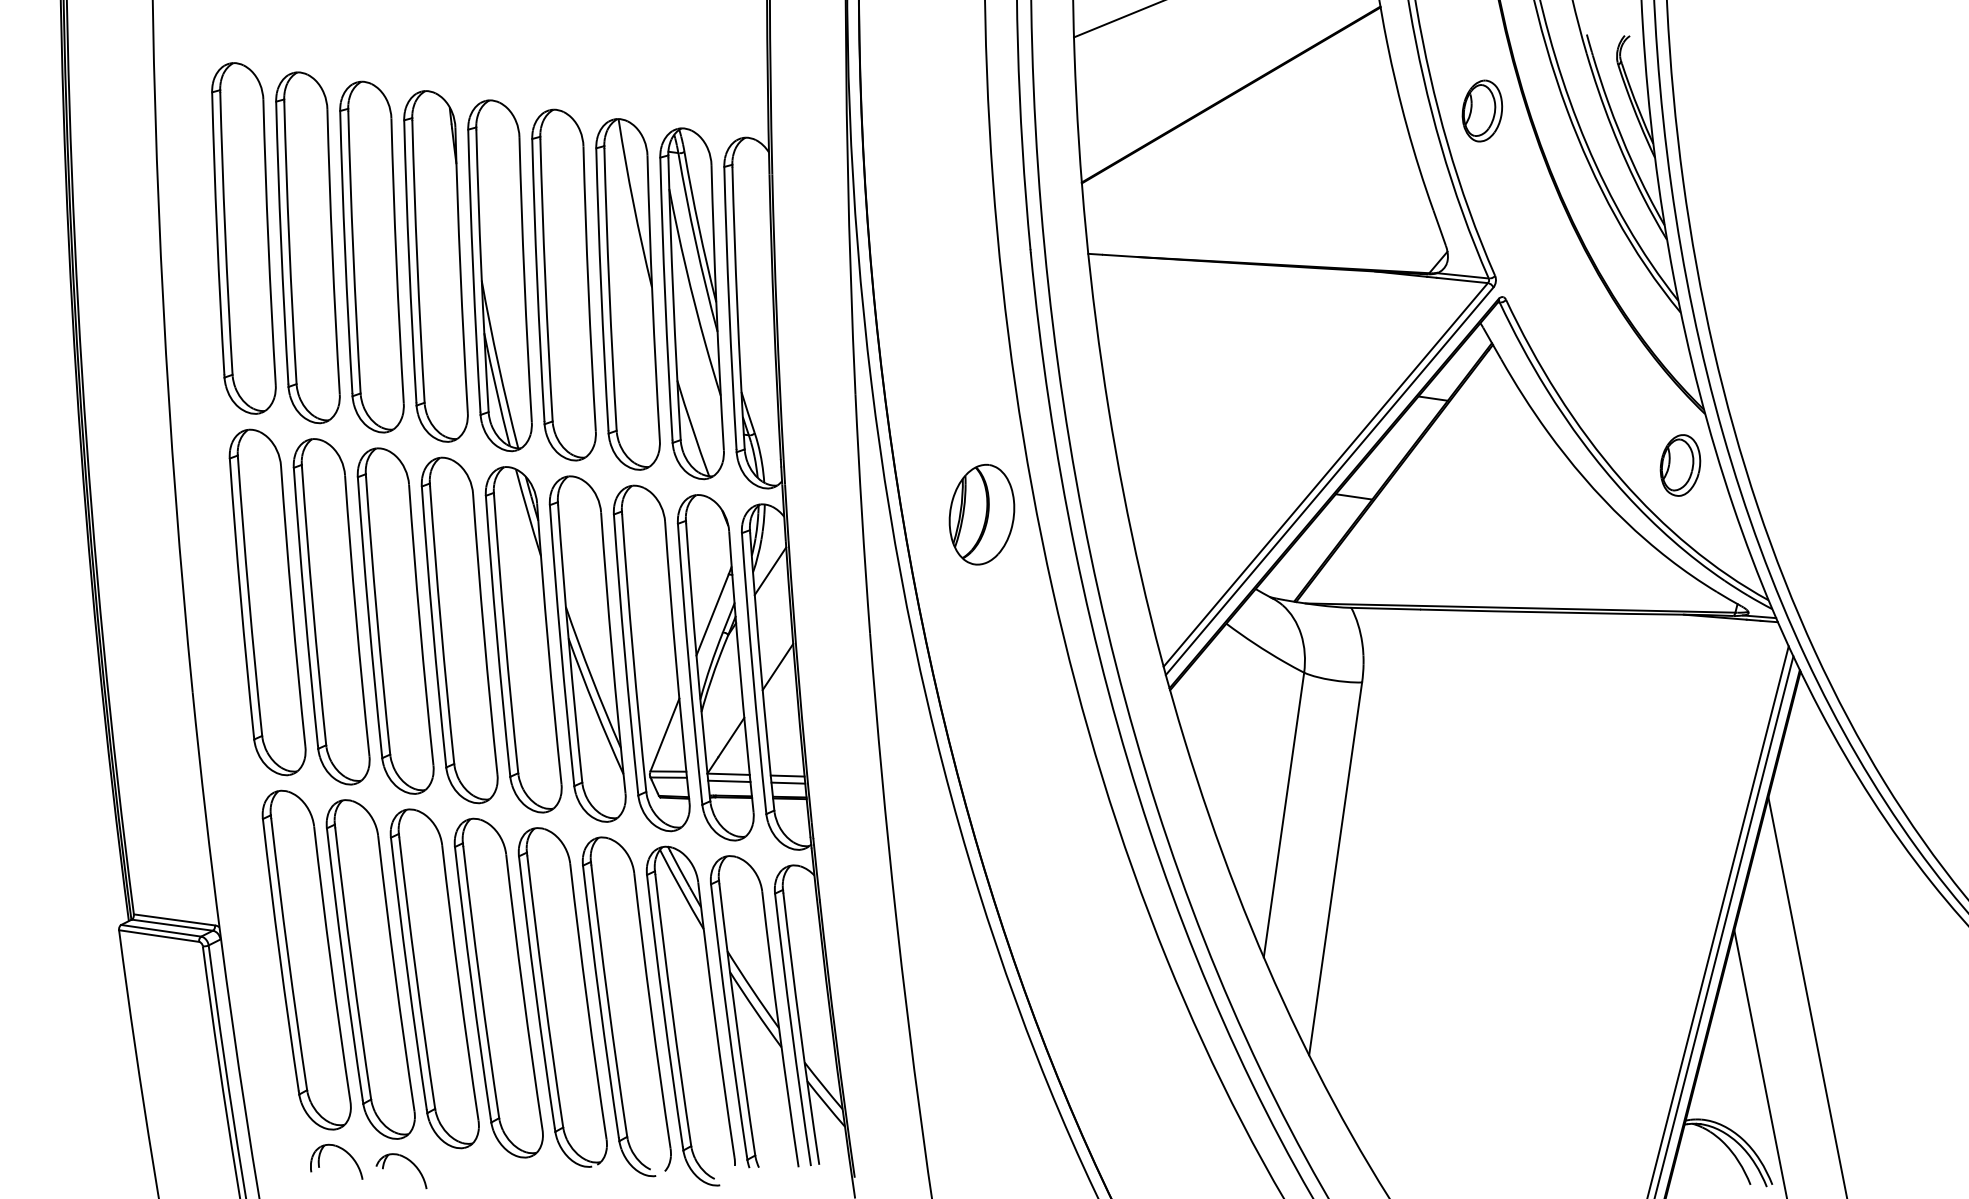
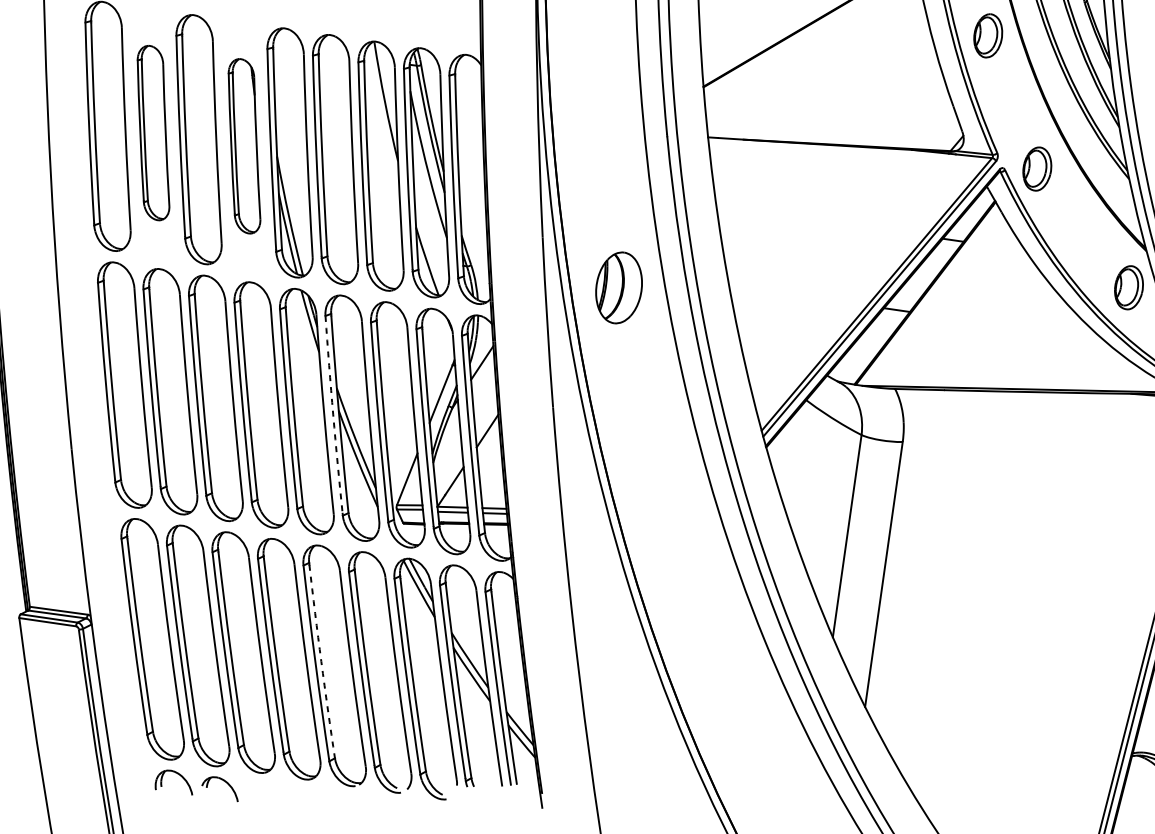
part: (307, 247) -> (153, 132), size x0.7
part: (435, 266) -> (244, 146), size x0.7
part: (1551, 298) -> (1037, 169), added
part: (981, 514) -> (618, 287), moved
arc: (560, 644) -> (333, 414), solid -> dashed
arc: (544, 991) -> (321, 661), solid -> dashed

